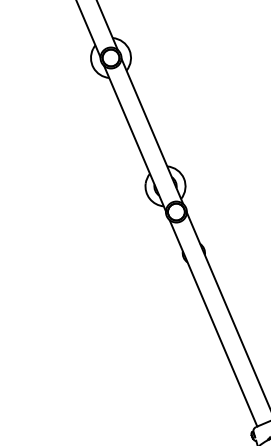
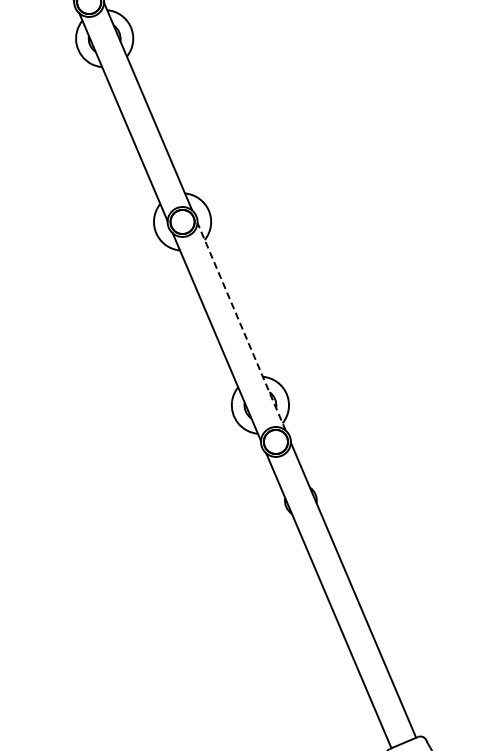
line: (152, 131) -> (241, 326), solid -> dashed

